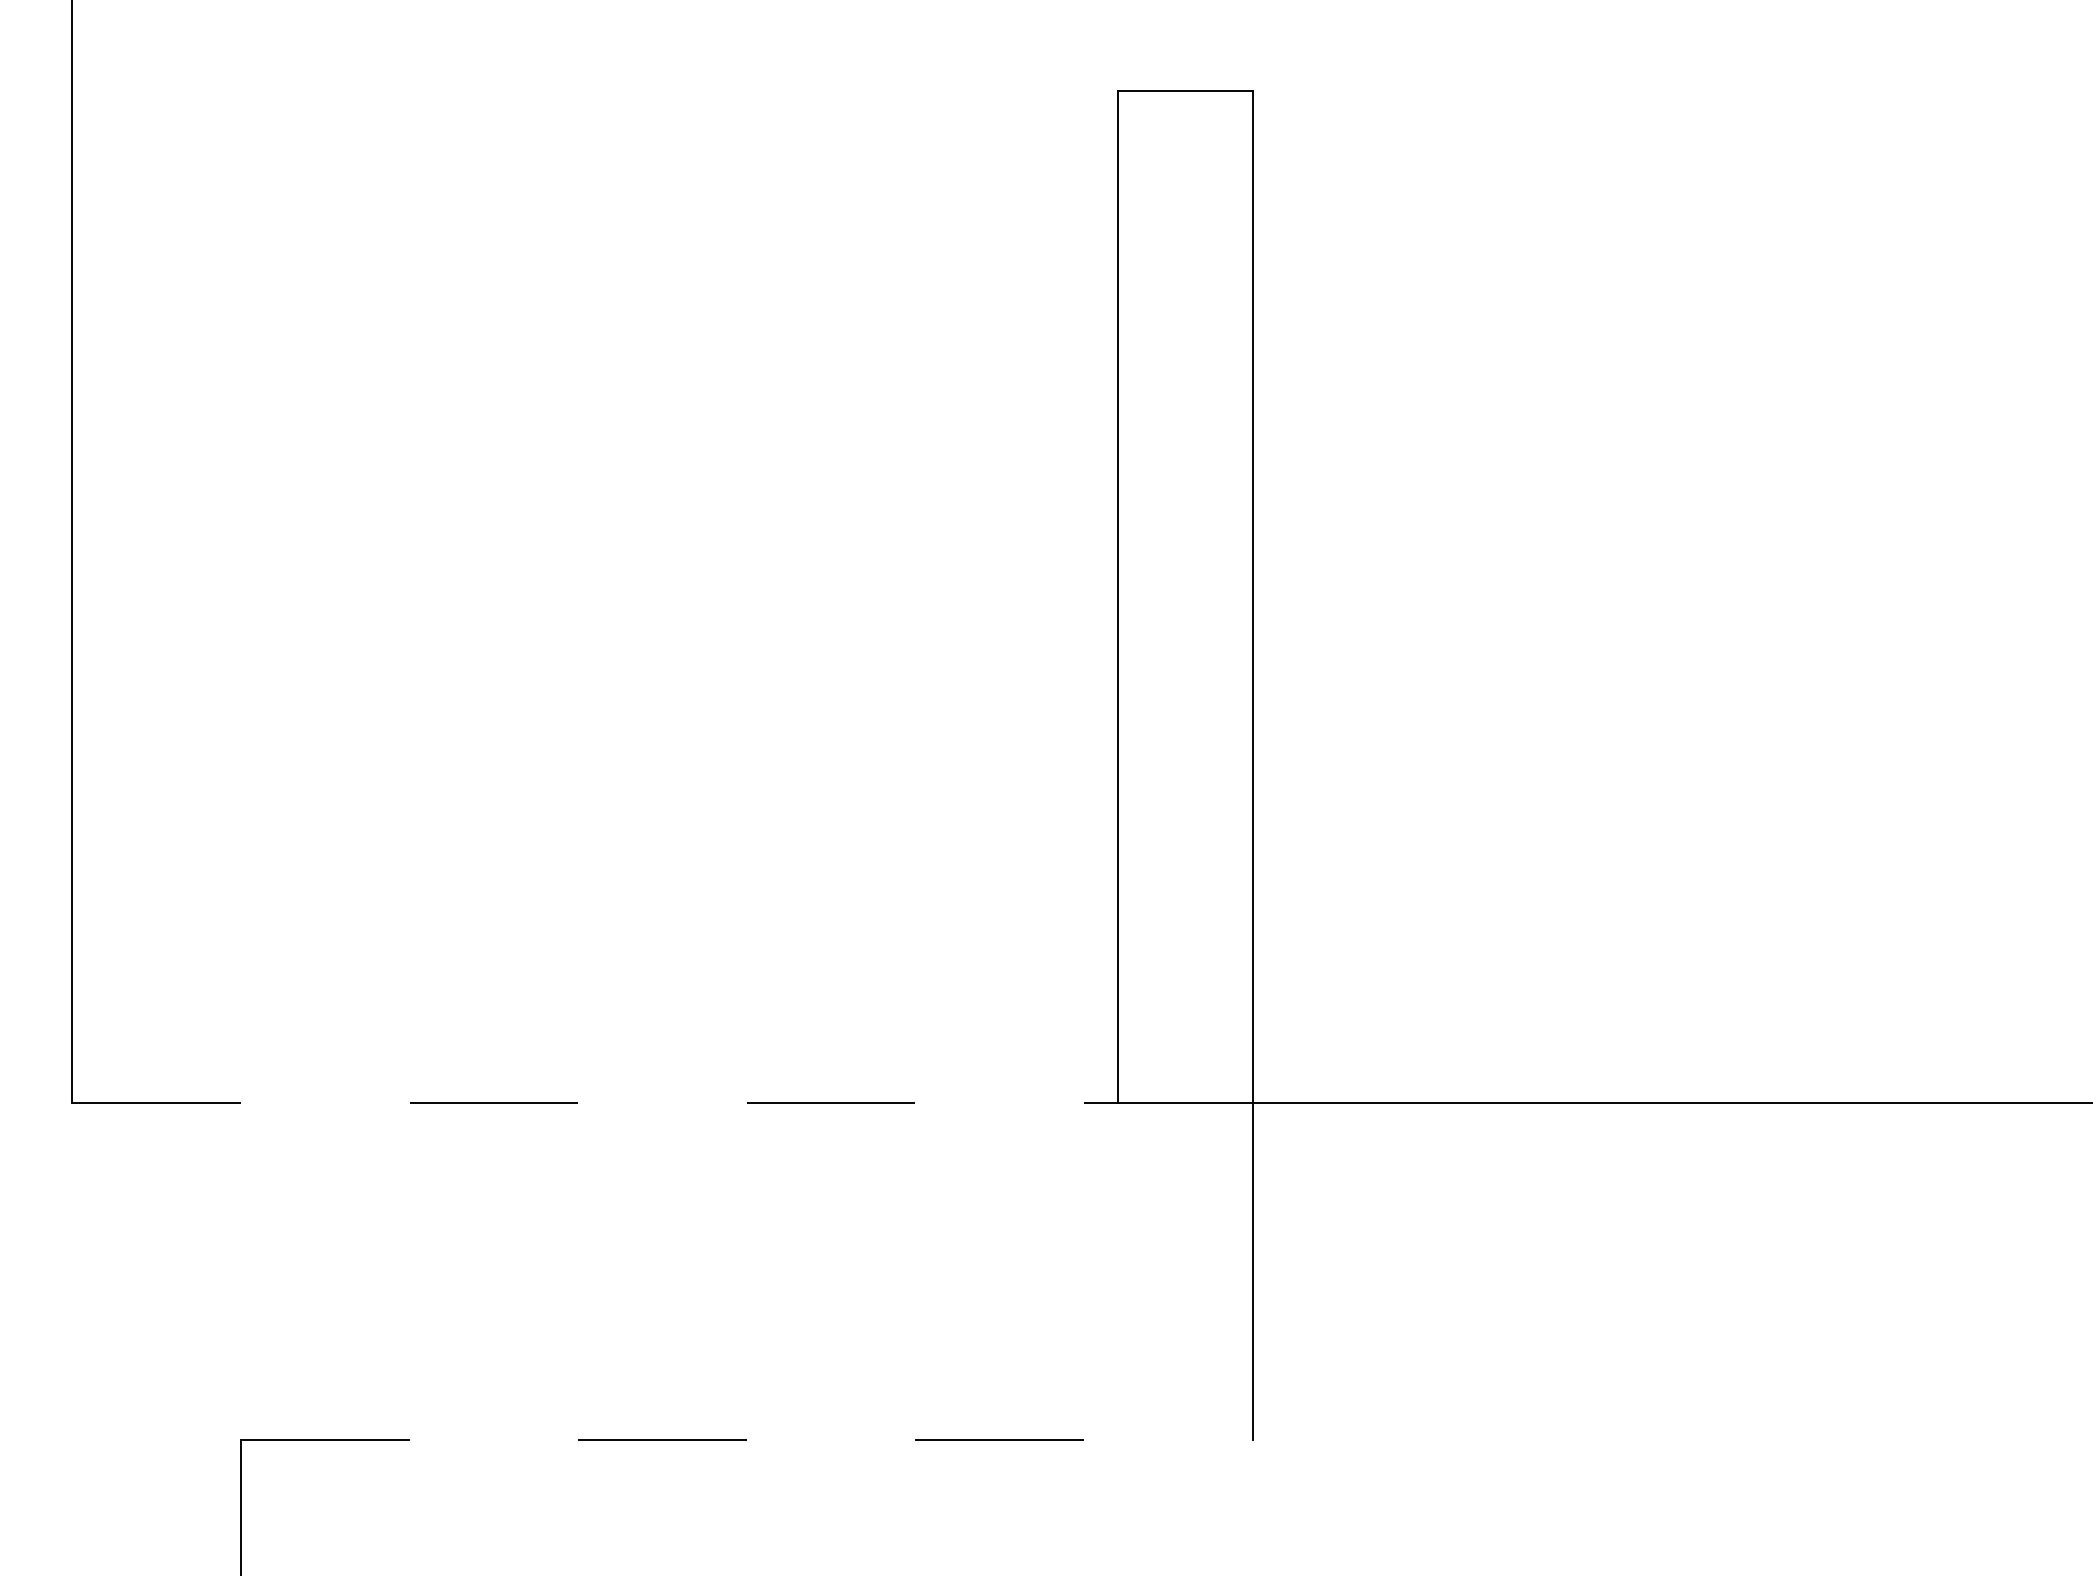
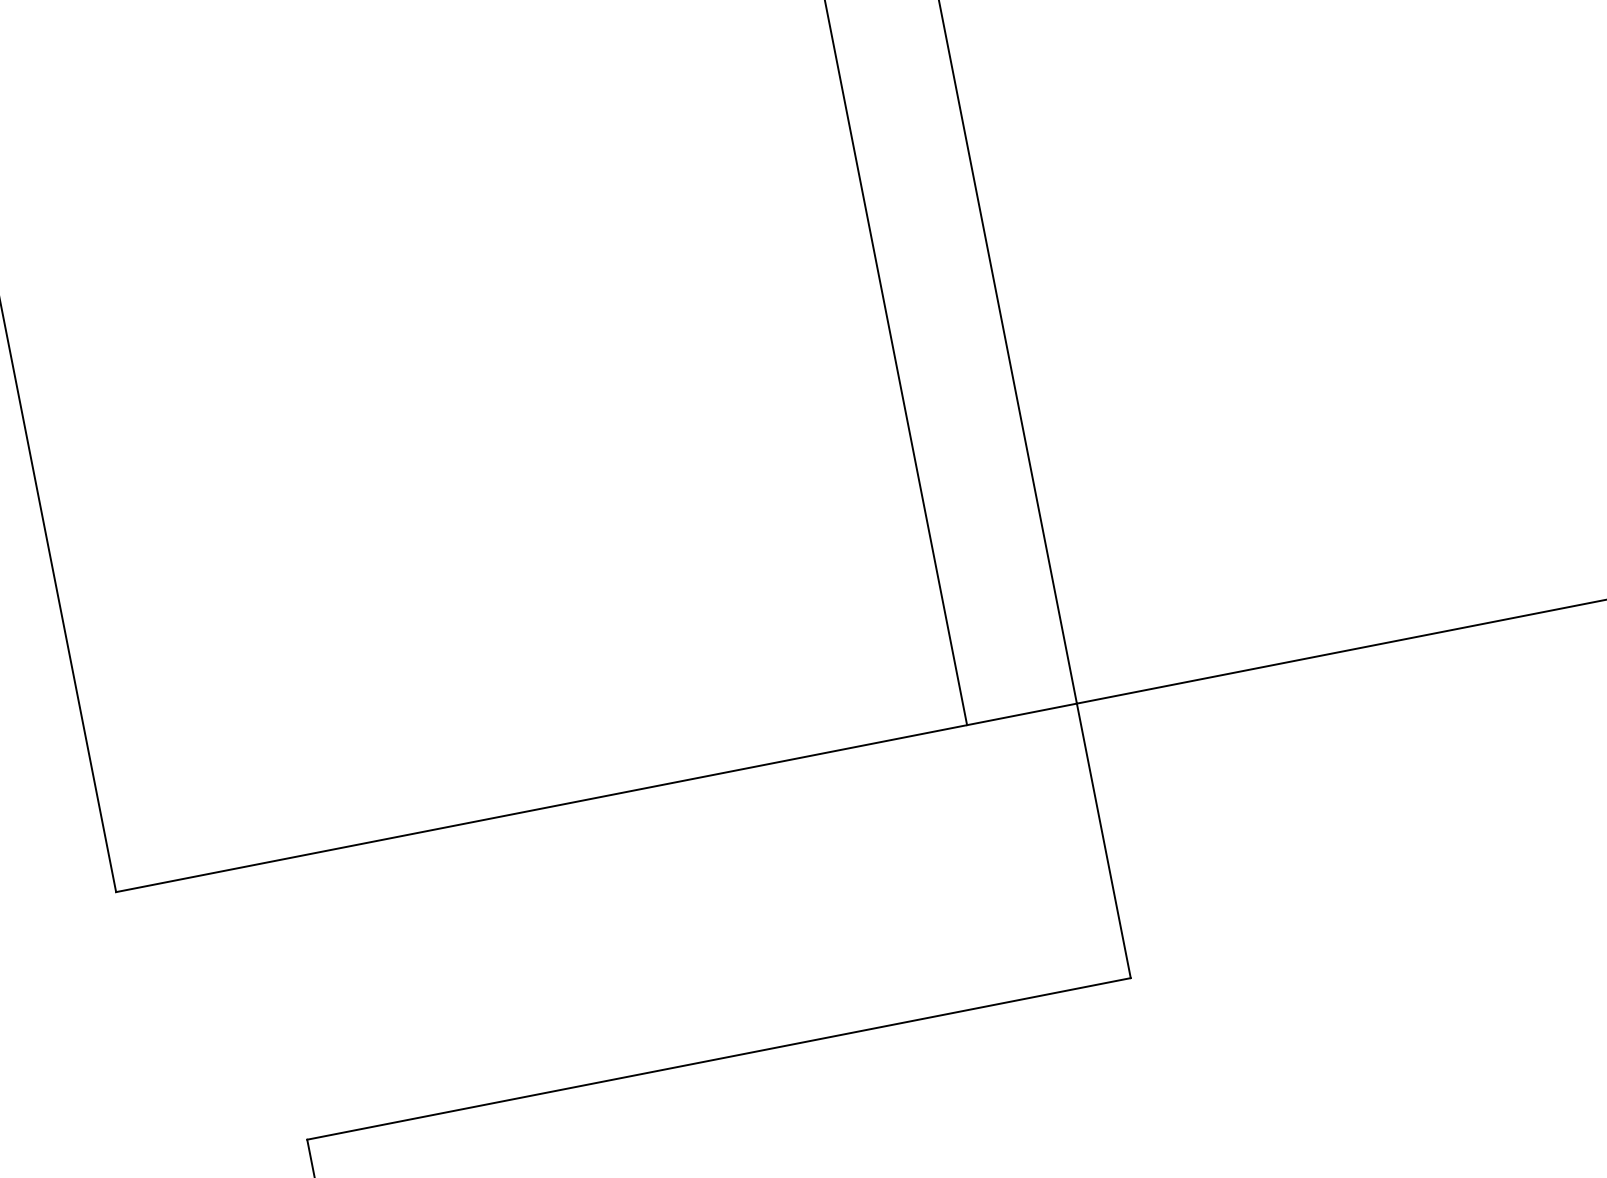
line: (663, 1103) -> (597, 798), dashed -> solid
line: (746, 1440) -> (718, 1059), dashed -> solid

